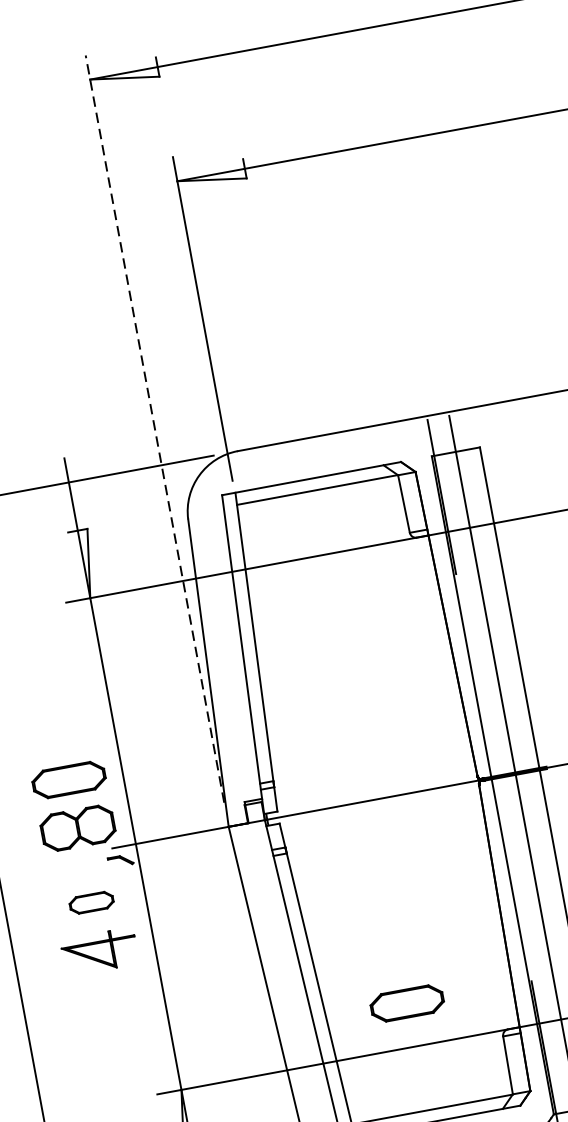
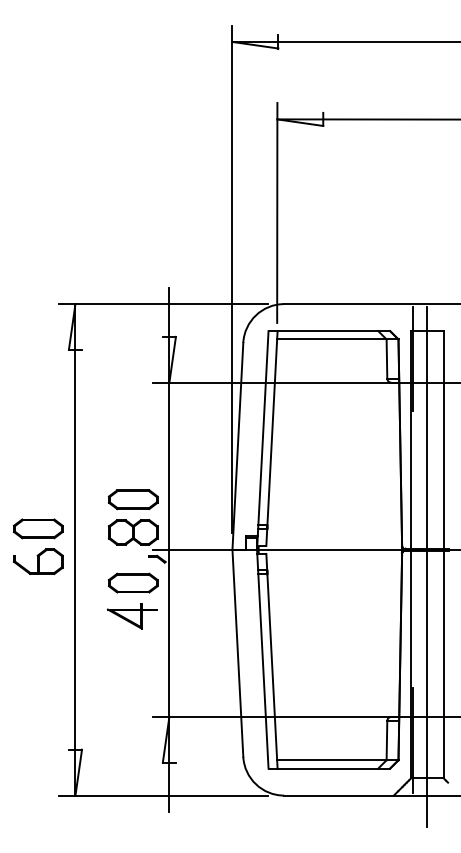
line: (155, 429) -> (232, 279), dashed -> solid
part: (90, 902) -> (132, 582), size x1.67
part: (406, 1003) -> (327, 687), removed

